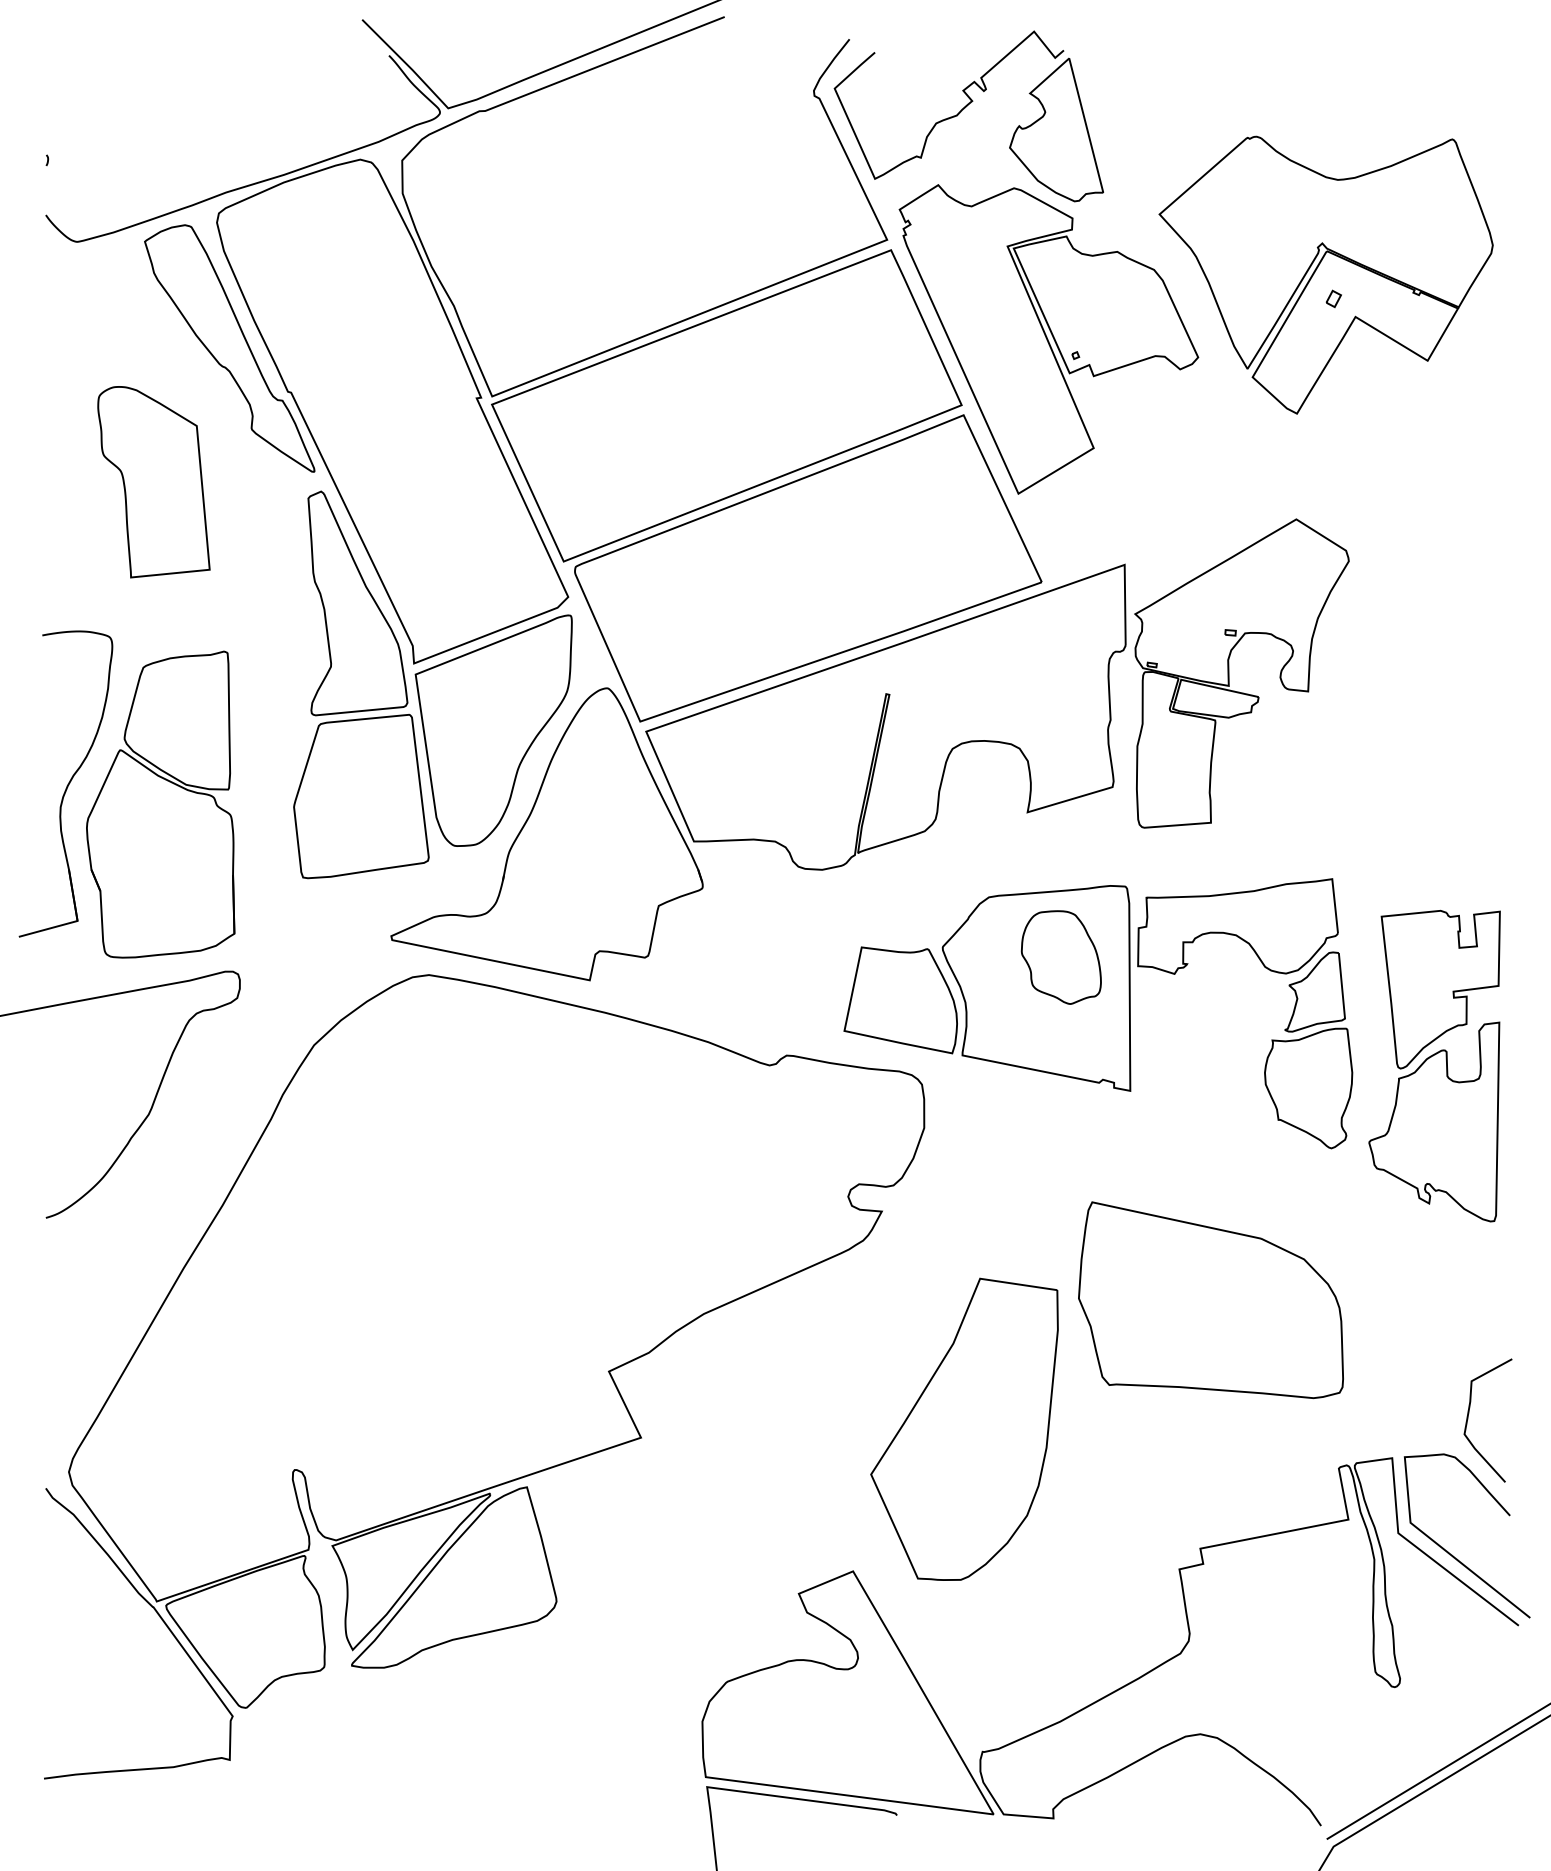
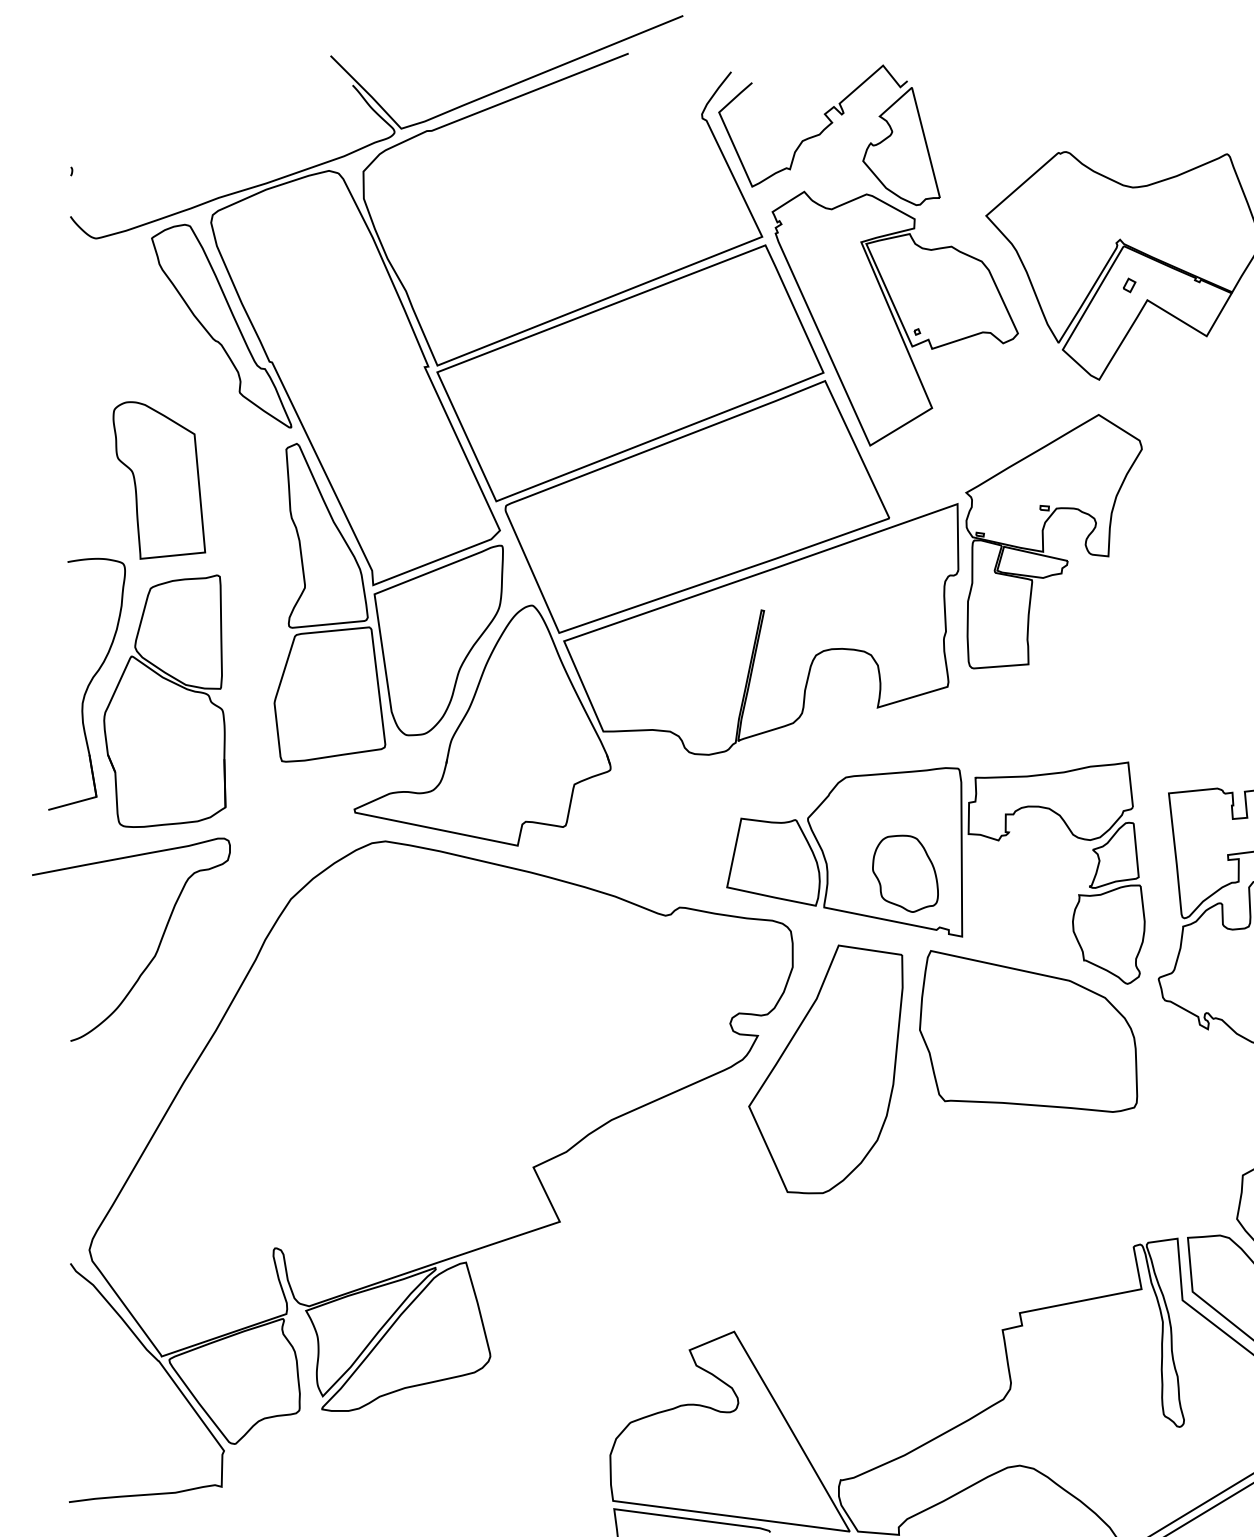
part: (153, 482) -> (158, 480), moved
part: (1229, 673) -> (1043, 541), moved
part: (1060, 957) -> (904, 873), moved
part: (1210, 1300) -> (1028, 1031), moved
part: (964, 1428) -> (825, 1068), moved

